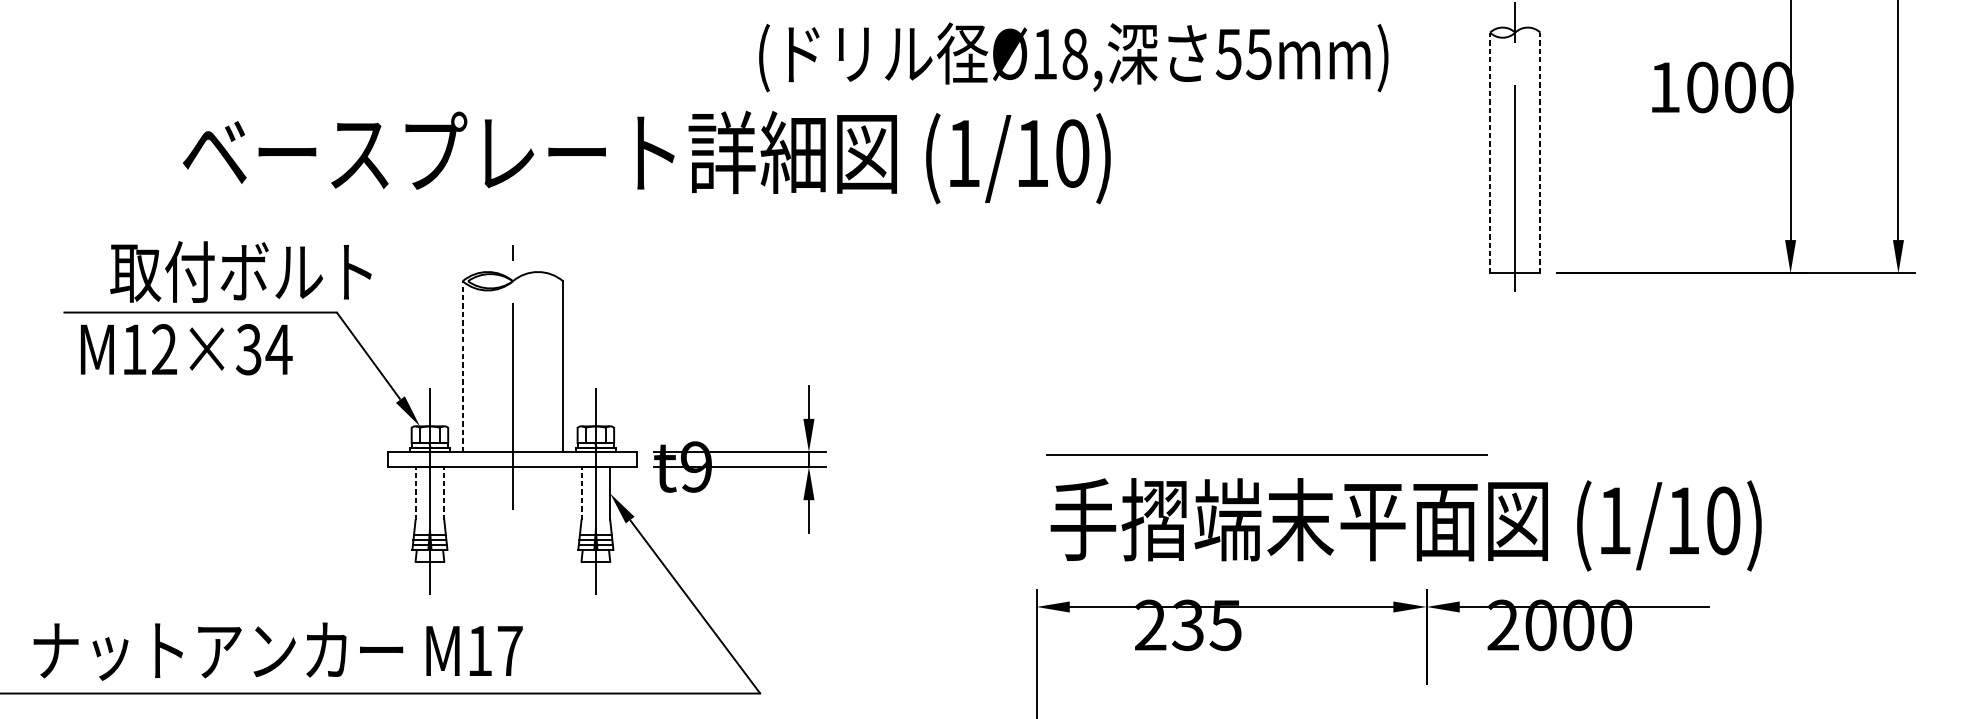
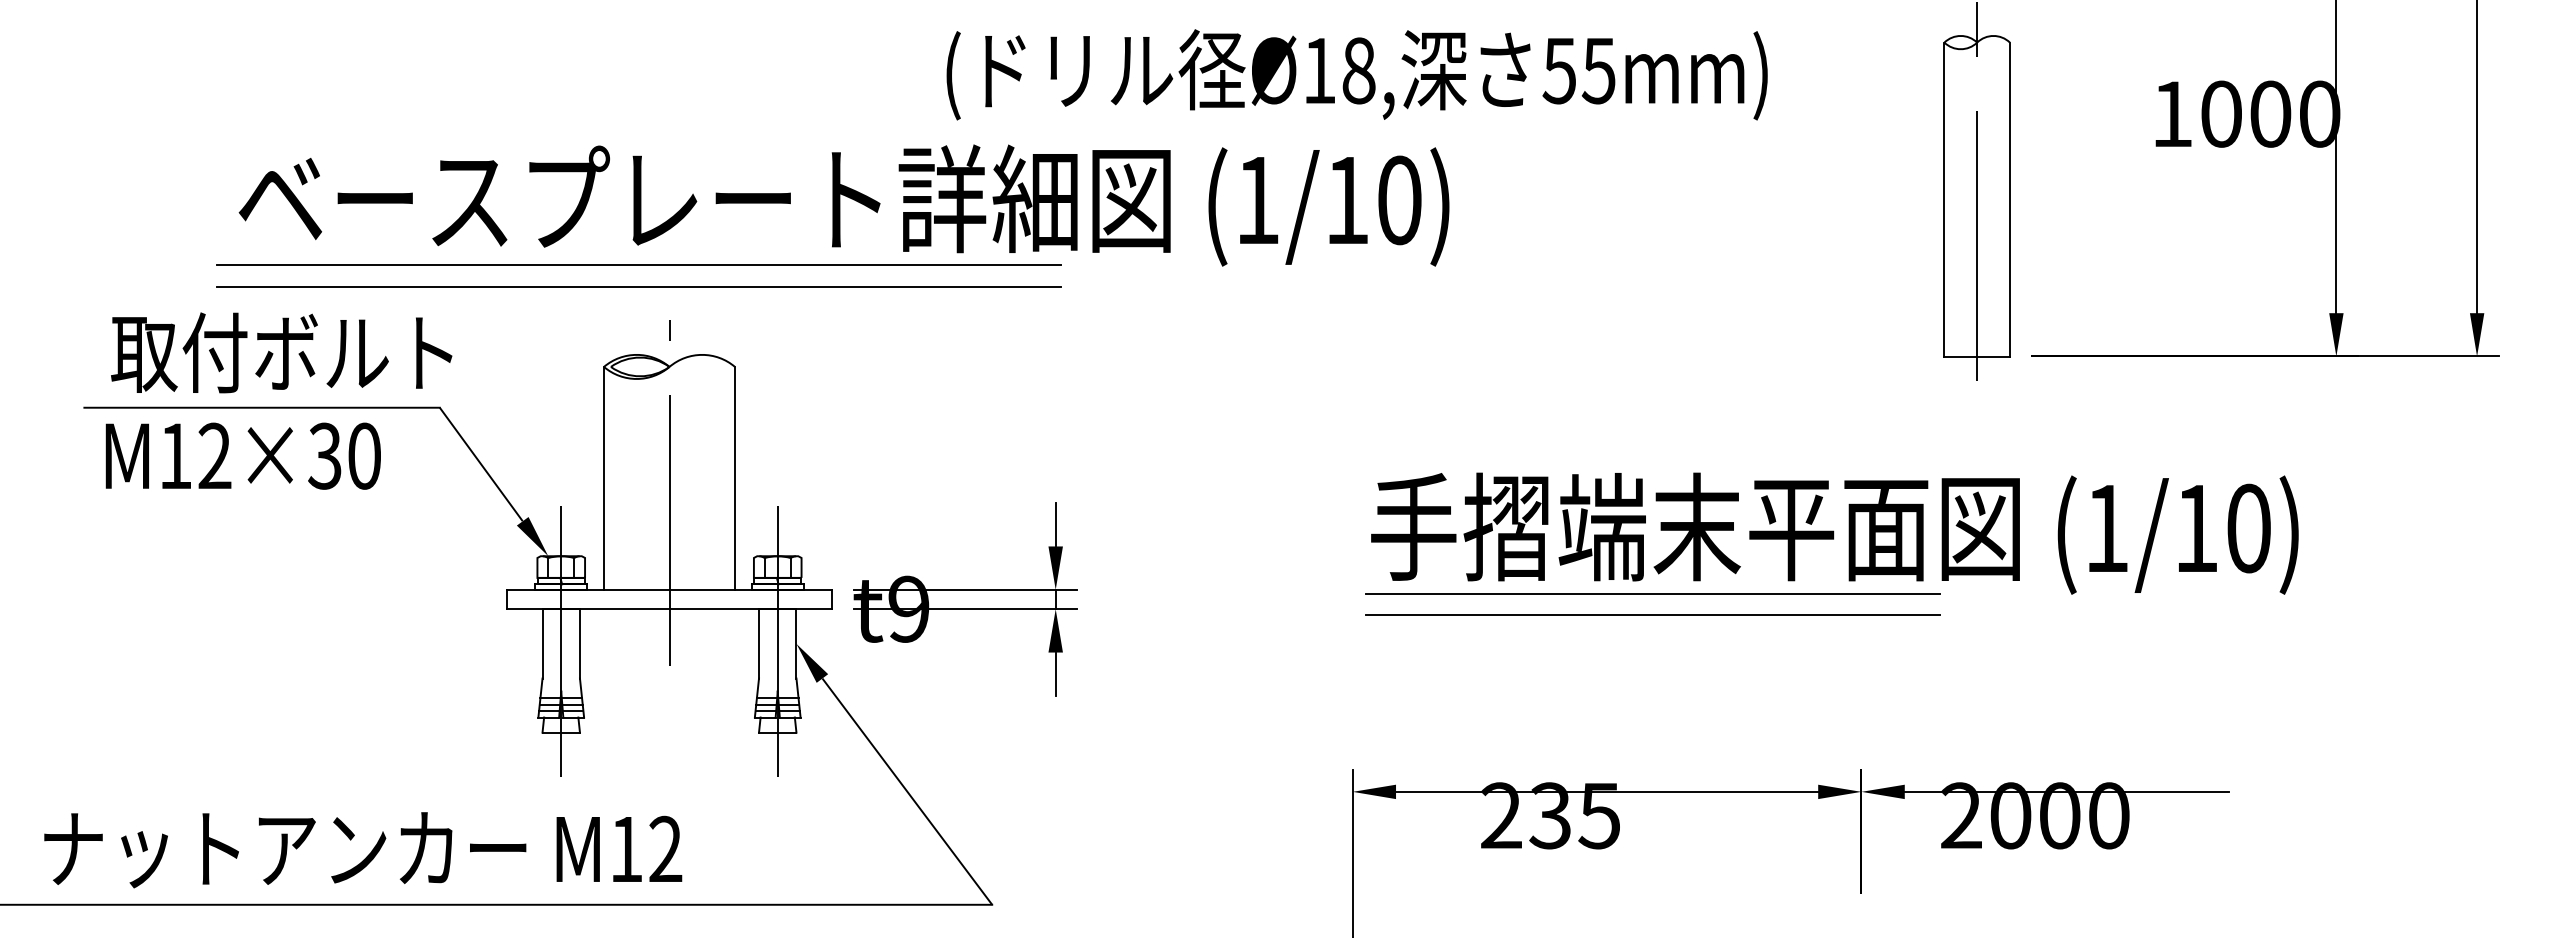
text: (1073, 57) -> (1356, 74), moved
line: (1490, 152) -> (1944, 199), dashed -> solid
line: (1540, 152) -> (2009, 199), dashed -> solid
line: (489, 203) -> (638, 265), added
line: (489, 220) -> (638, 287), added
text: (240, 271) -> (281, 352), moved
text: (279, 349) -> (364, 455), M12×34 -> M12×30
line: (463, 366) -> (604, 477), dashed -> solid
line: (1266, 471) -> (1652, 615), added
line: (415, 493) -> (542, 643), dashed -> solid
line: (443, 493) -> (579, 643), dashed -> solid
line: (581, 493) -> (759, 643), dashed -> solid
text: (1405, 524) -> (1834, 533), moved
text: (509, 650) -> (665, 848), M17 -> M12

